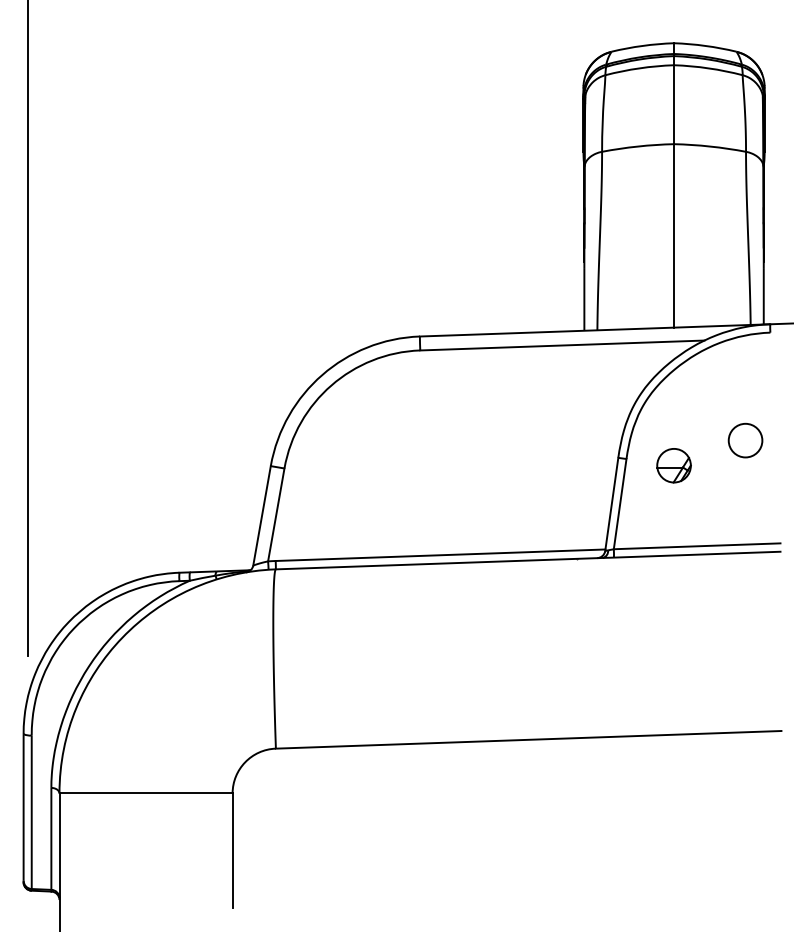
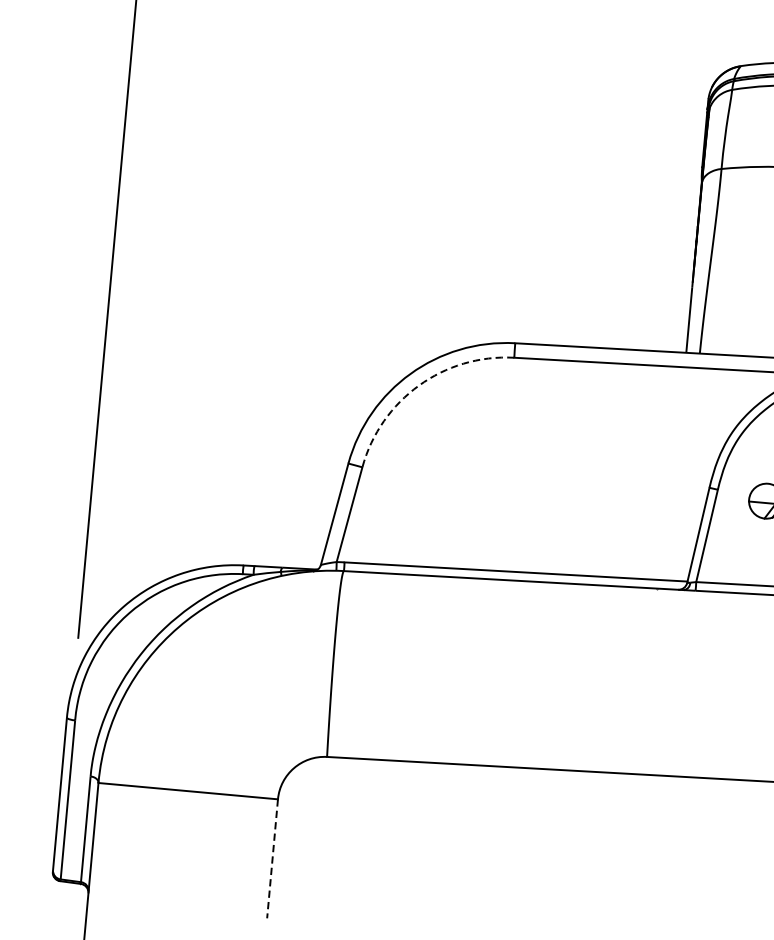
arc: (331, 385) -> (418, 385), solid -> dashed
line: (232, 851) -> (272, 859), solid -> dashed

